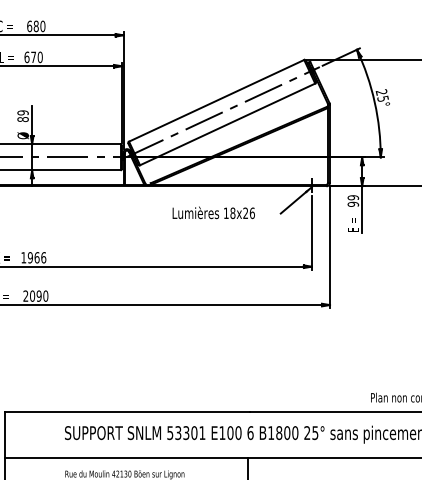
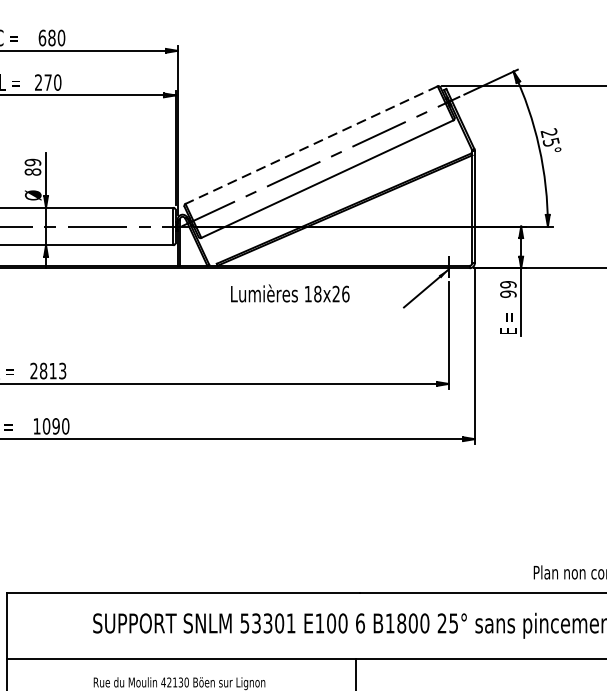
text: (26, 57) -> (37, 82), 670 -> 270
line: (216, 100) -> (311, 144), solid -> dashed
text: (213, 212) -> (289, 292), moved
text: (33, 257) -> (47, 370), 1966 -> 2813
text: (25, 295) -> (36, 425), 2090 -> 1090

